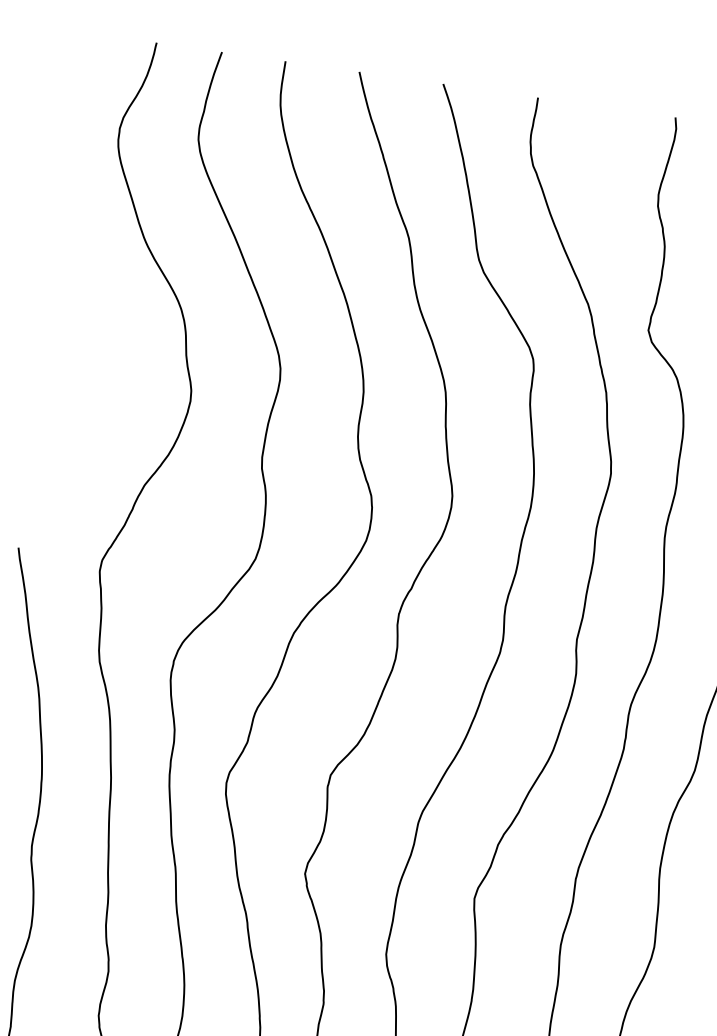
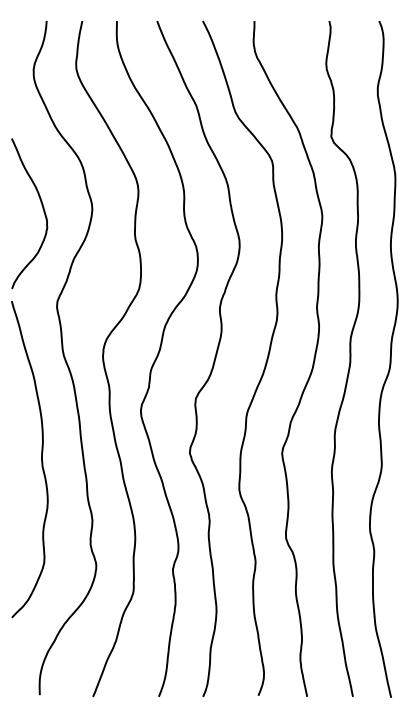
curve: (99, 385) -> (42, 208), added

